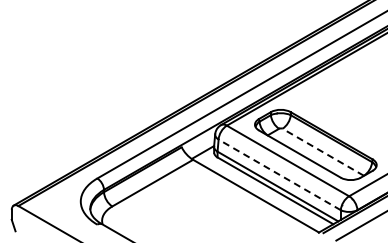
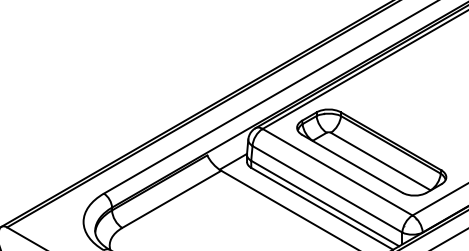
line: (323, 152) -> (381, 161), dashed -> solid
line: (279, 174) -> (327, 188), dashed -> solid

